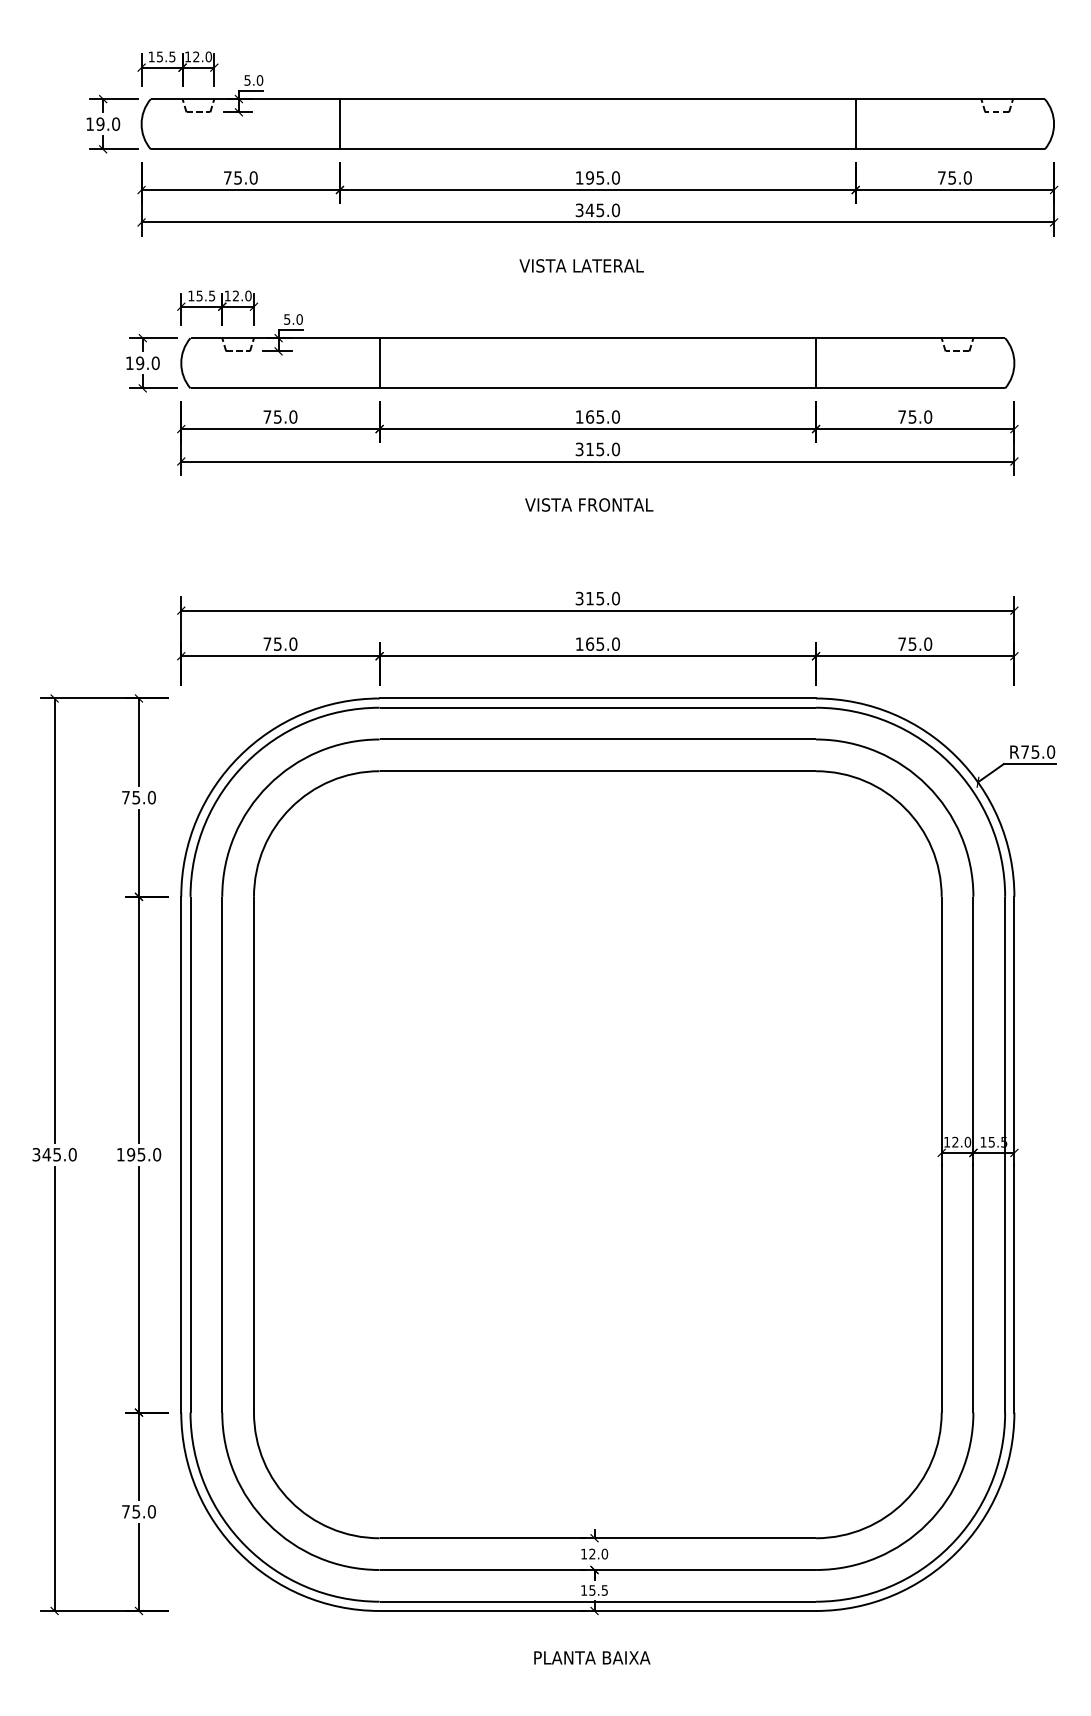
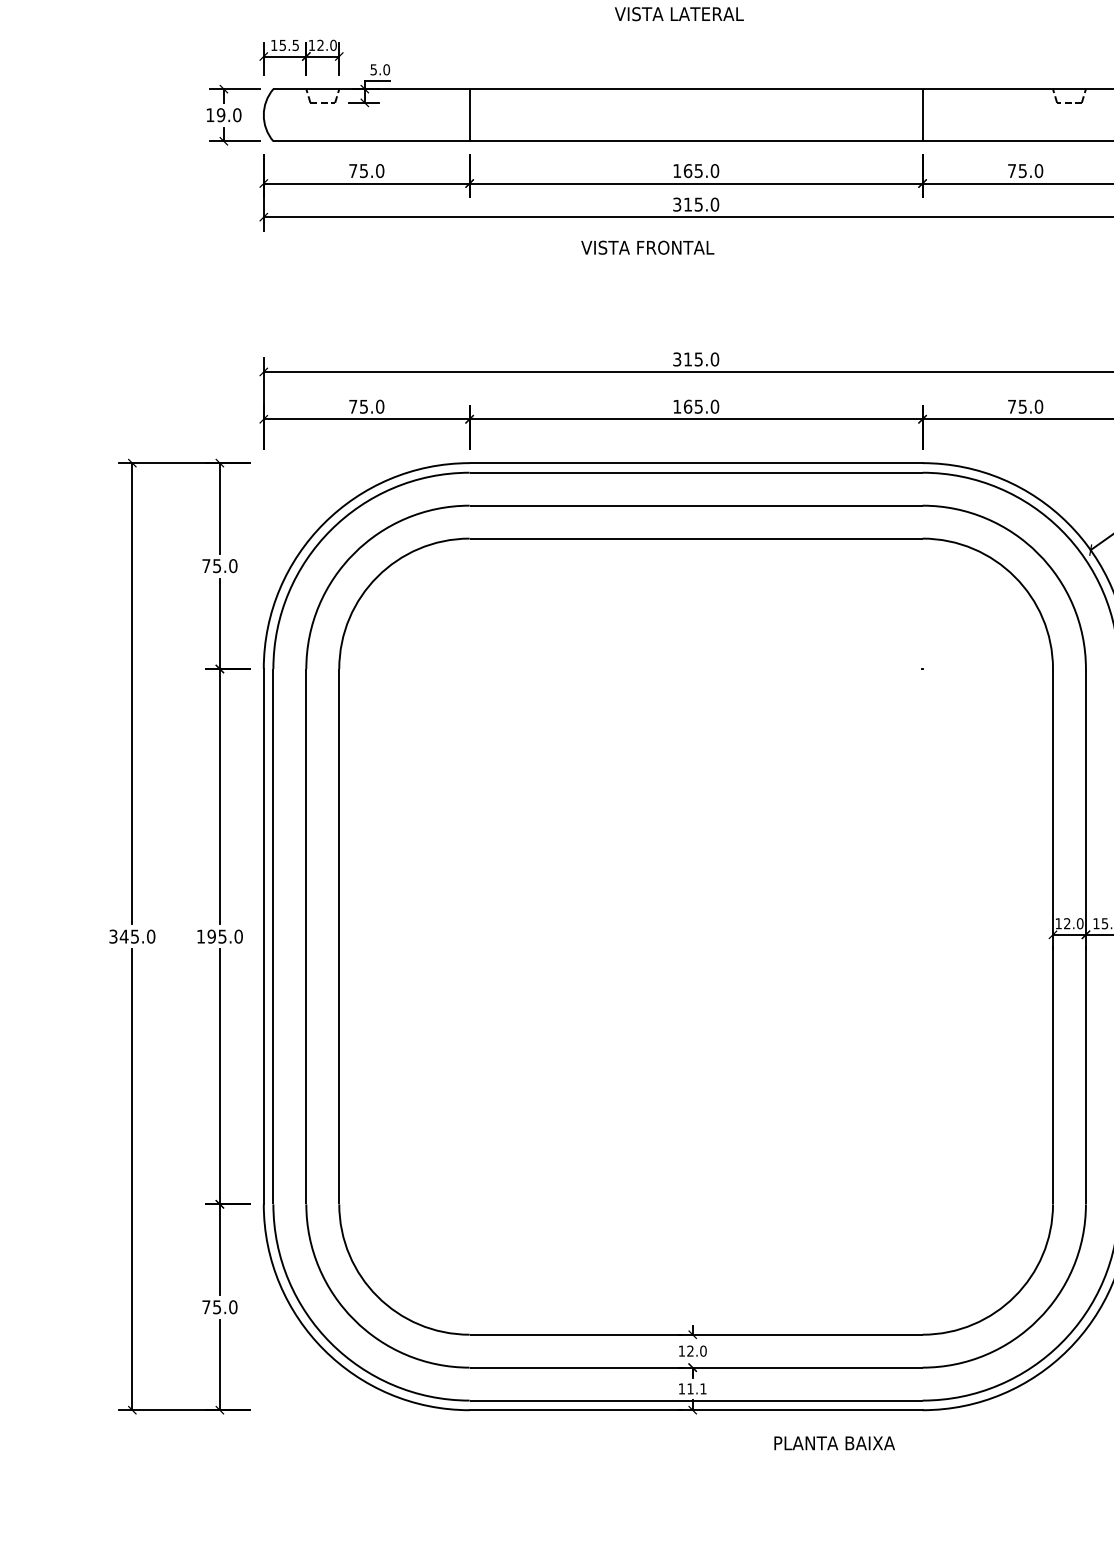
text: (589, 504) -> (648, 247), moved
text: (598, 1590) -> (696, 1388), 15.5 -> 11.1
text: (592, 1657) -> (834, 1442), moved

